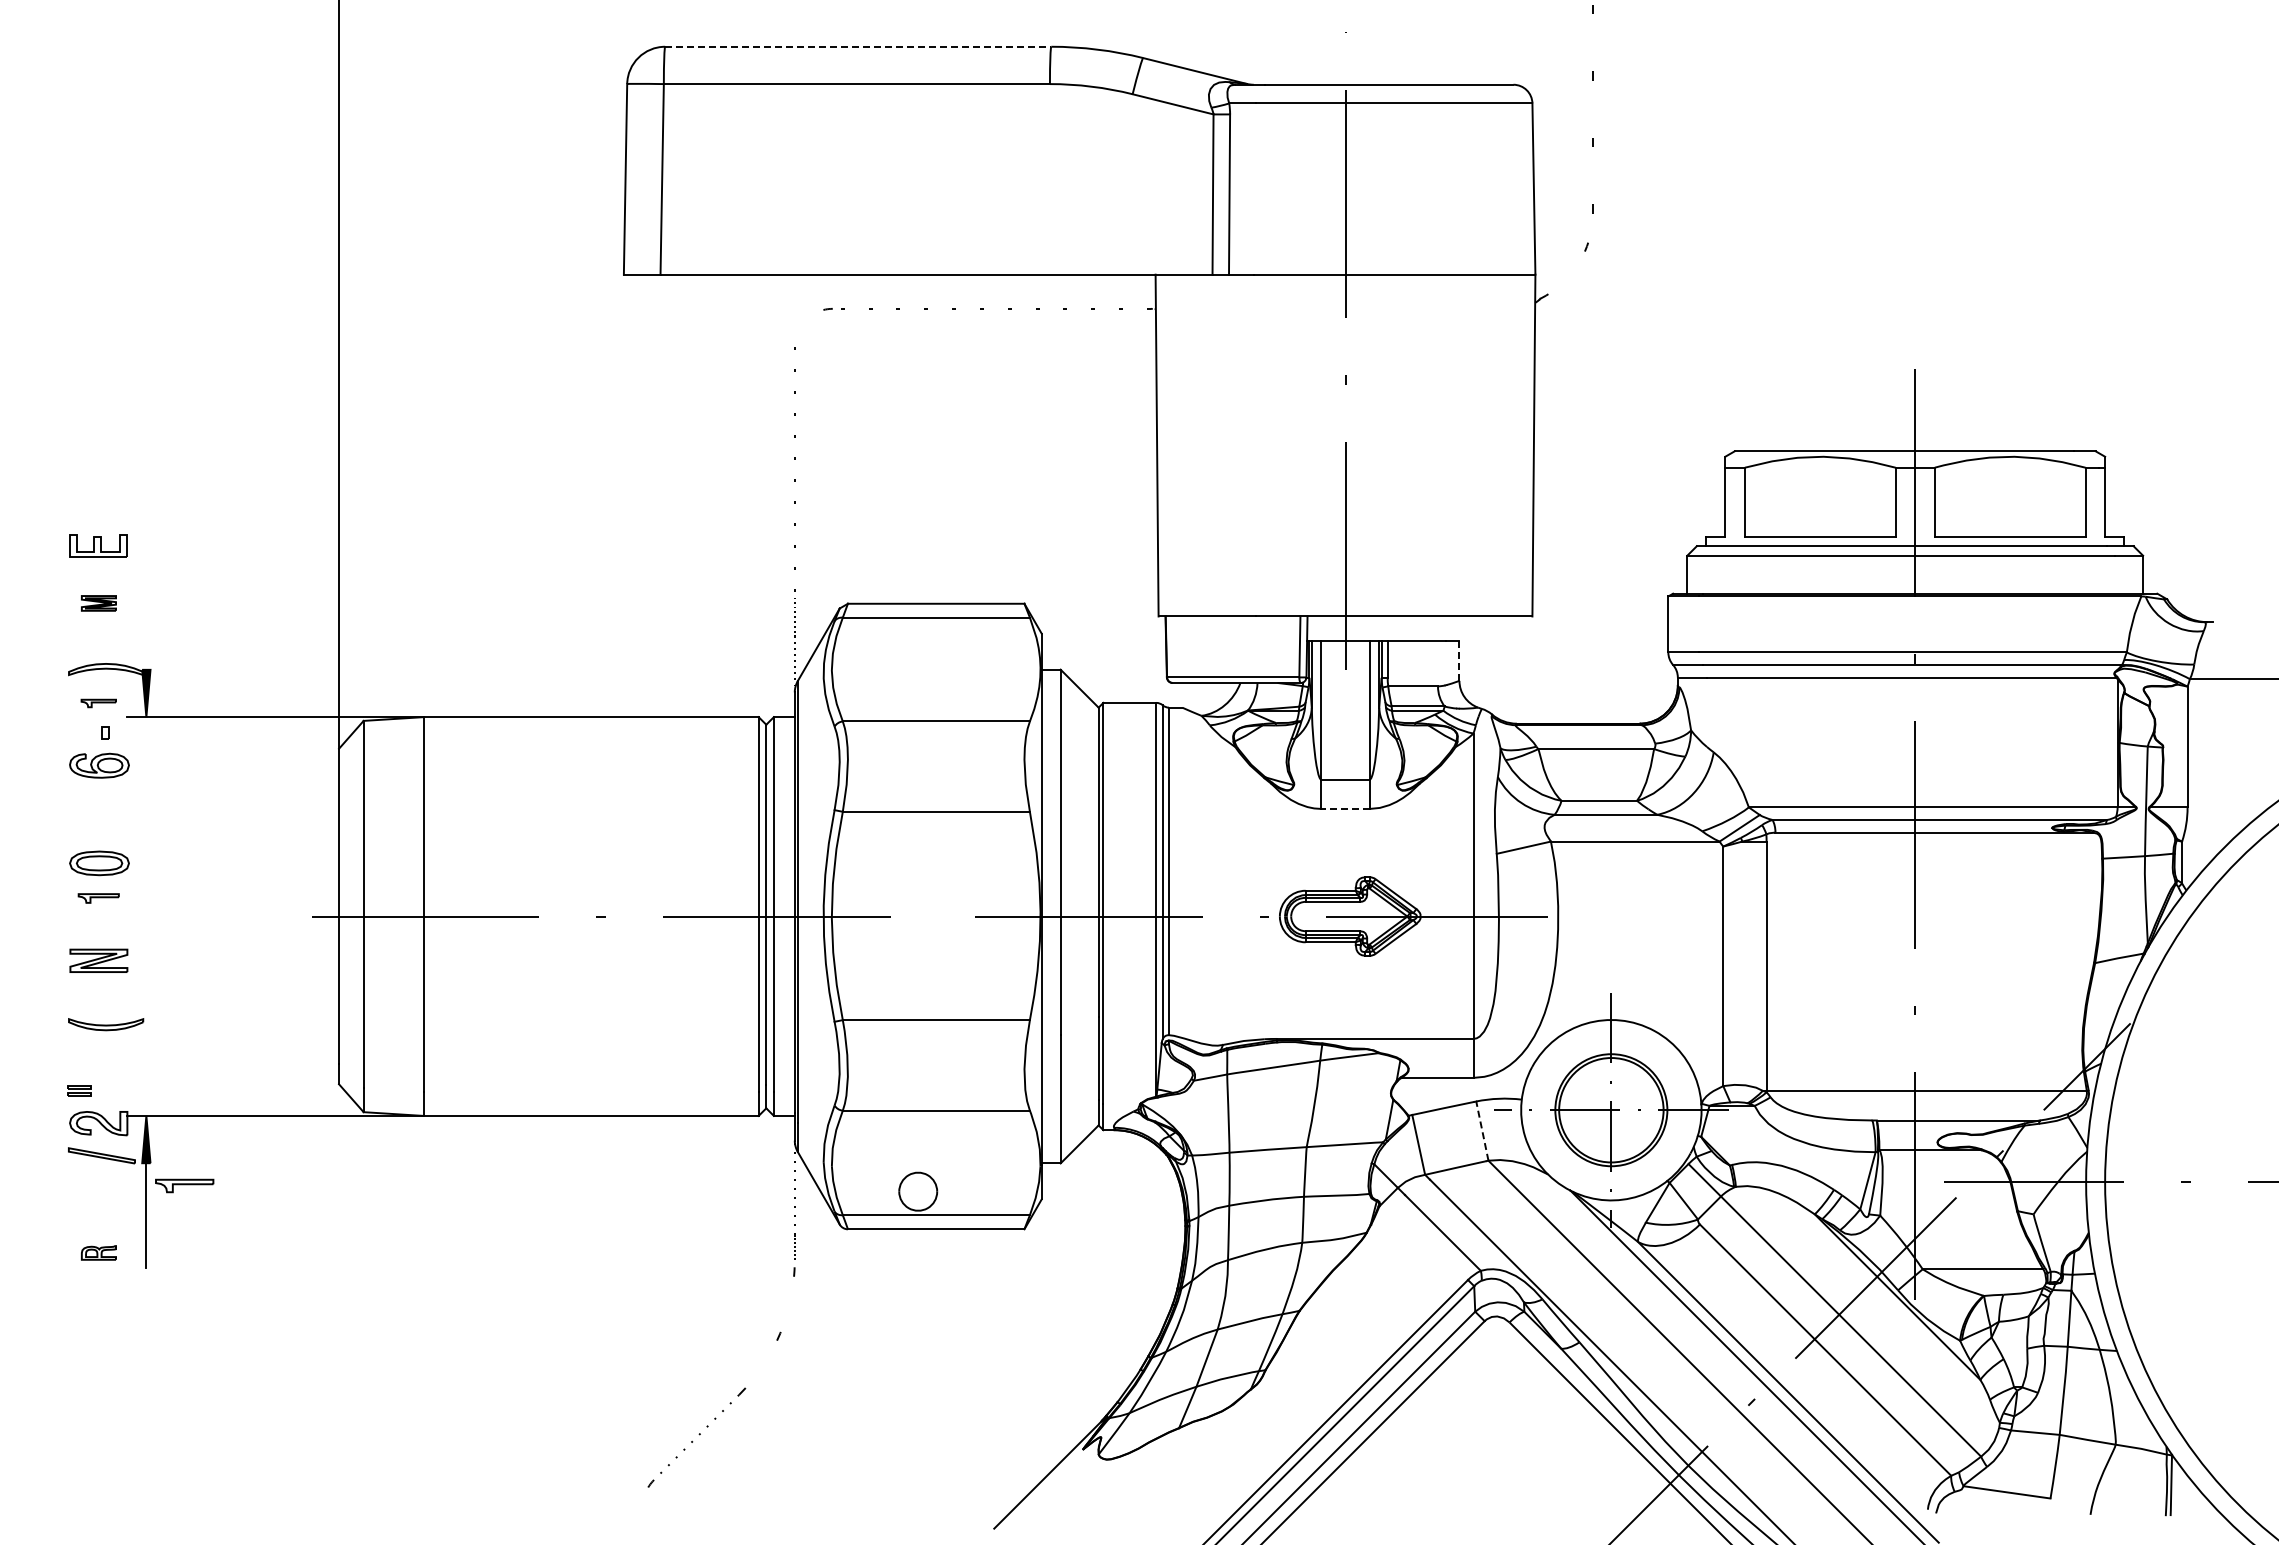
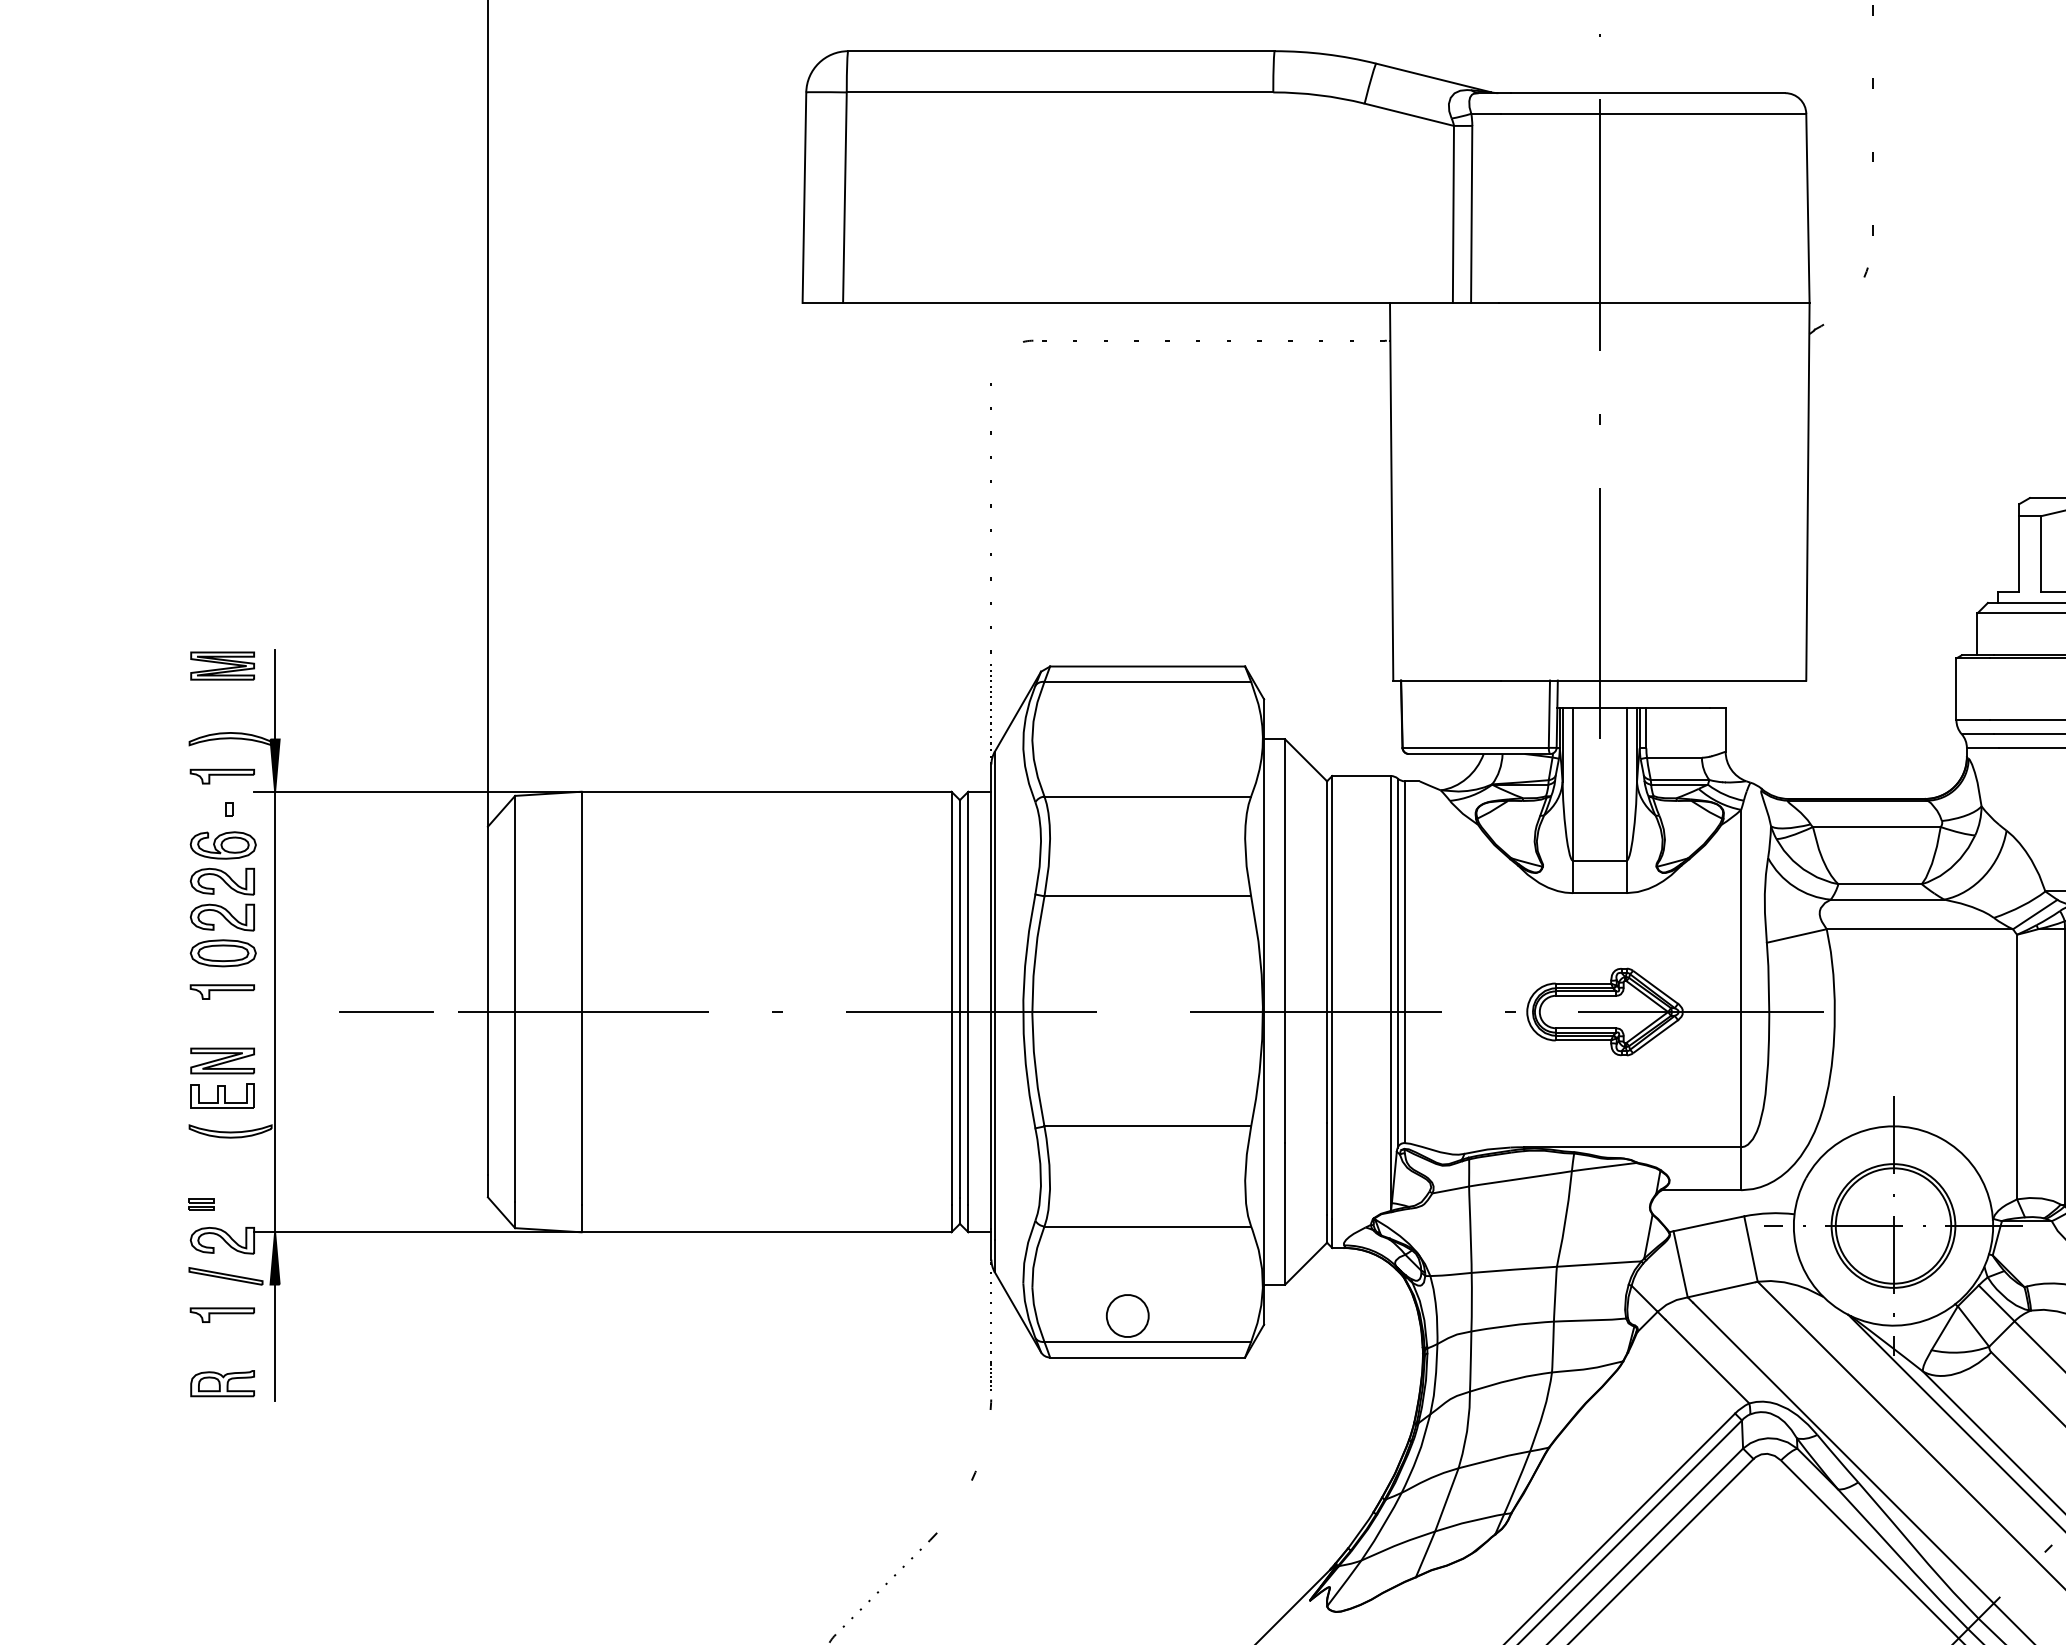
line: (858, 46) -> (1061, 50), dashed -> solid
part: (98, 545) -> (222, 1095), moved
part: (98, 603) -> (222, 666), size x1.67
line: (146, 628) -> (275, 693), added
line: (1459, 661) -> (1725, 730), dashed -> solid
part: (98, 703) -> (222, 776), size x1.67
line: (1345, 808) -> (1599, 892), dashed -> solid
part: (98, 814) -> (222, 899), added
part: (98, 898) -> (222, 992), size x1.43
line: (146, 916) -> (275, 1011), added
line: (246, 916) -> (385, 1011), added
line: (1482, 1130) -> (1751, 1248), dashed -> solid
part: (184, 1185) -> (222, 1314), moved
part: (98, 1252) -> (222, 1383), size x1.67

